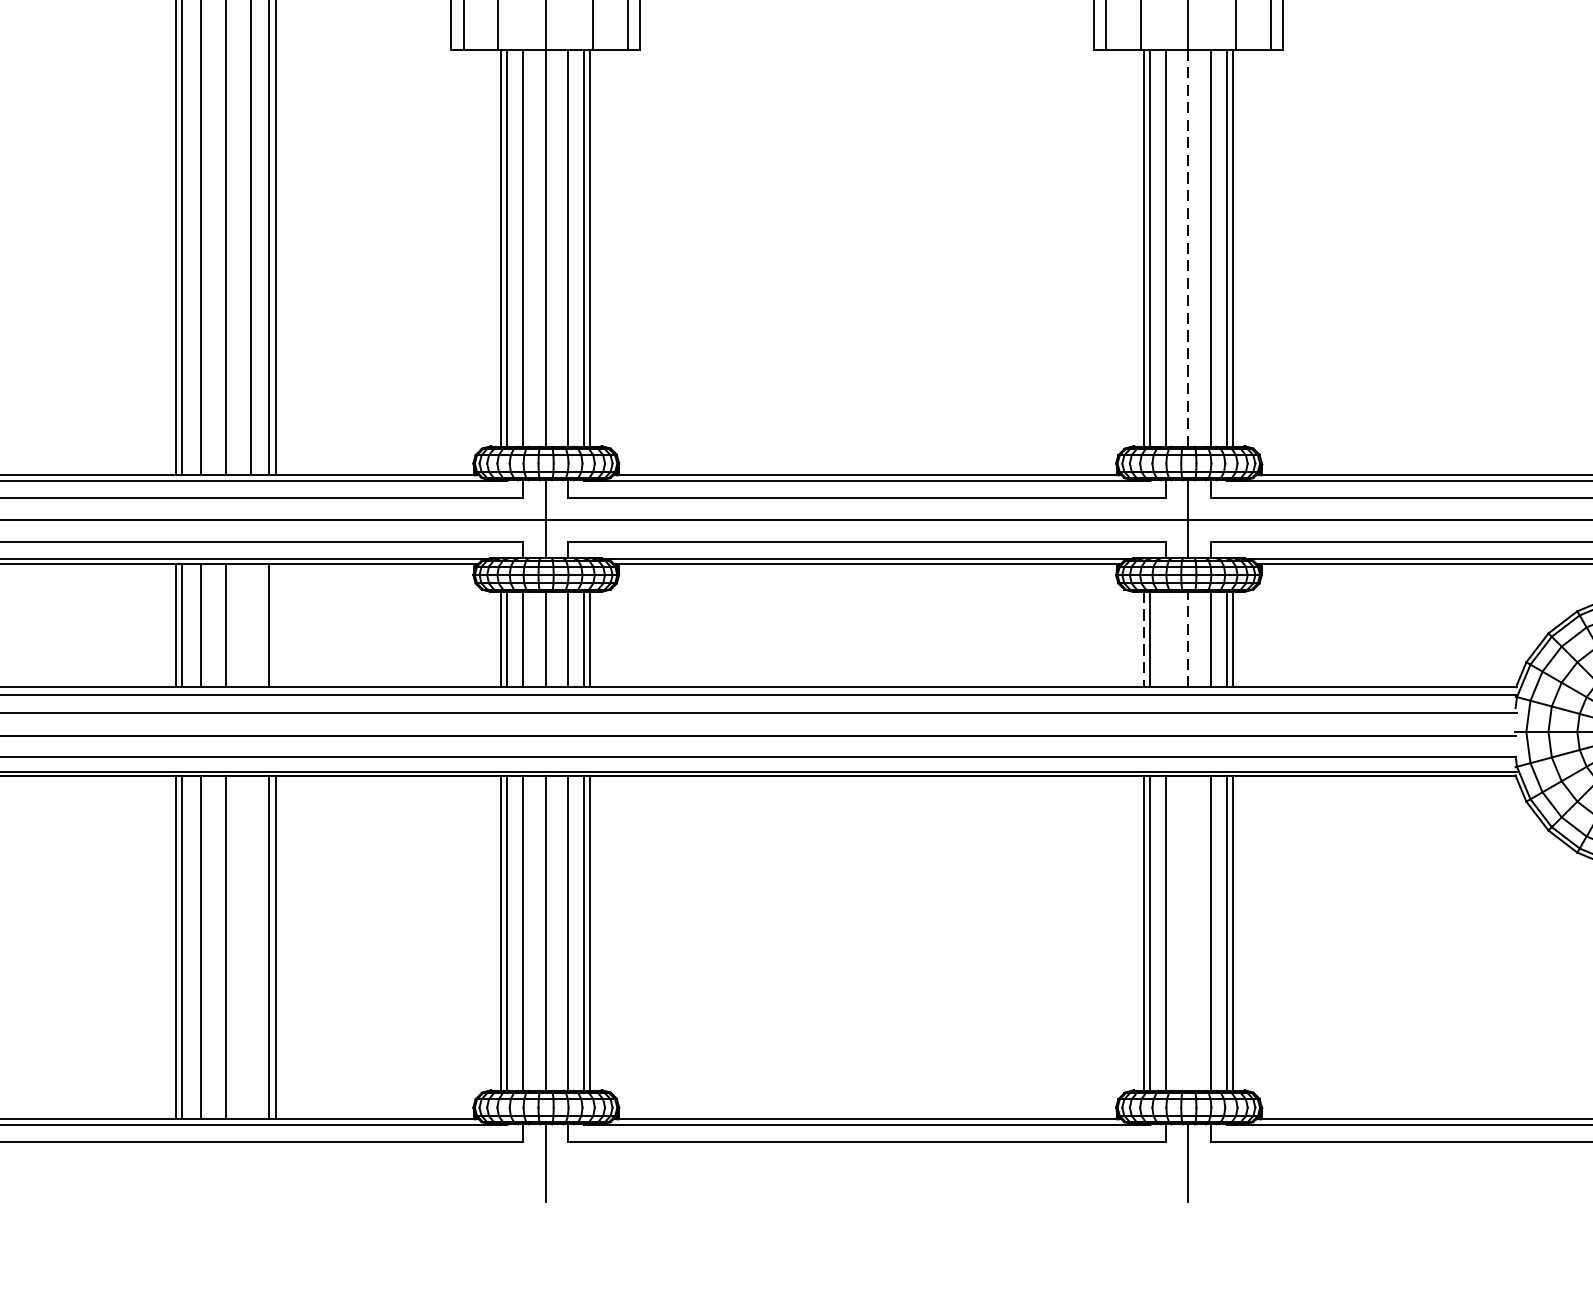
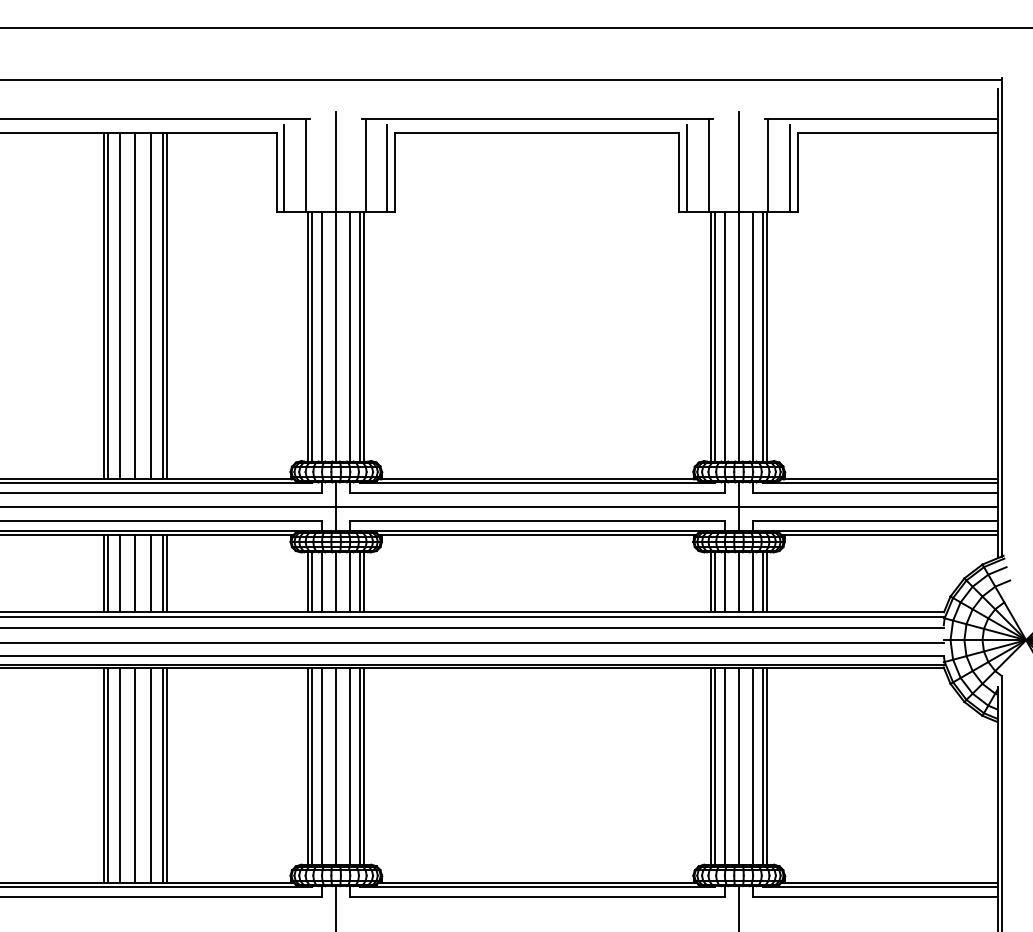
line: (1188, 247) -> (738, 336), dashed -> solid
line: (251, 625) -> (151, 573), added
line: (275, 625) -> (166, 573), added
line: (1143, 639) -> (710, 582), dashed -> solid
line: (1165, 639) -> (724, 582), added
line: (1188, 639) -> (738, 582), dashed -> solid
line: (1188, 933) -> (738, 766), added
line: (251, 946) -> (151, 774), added

